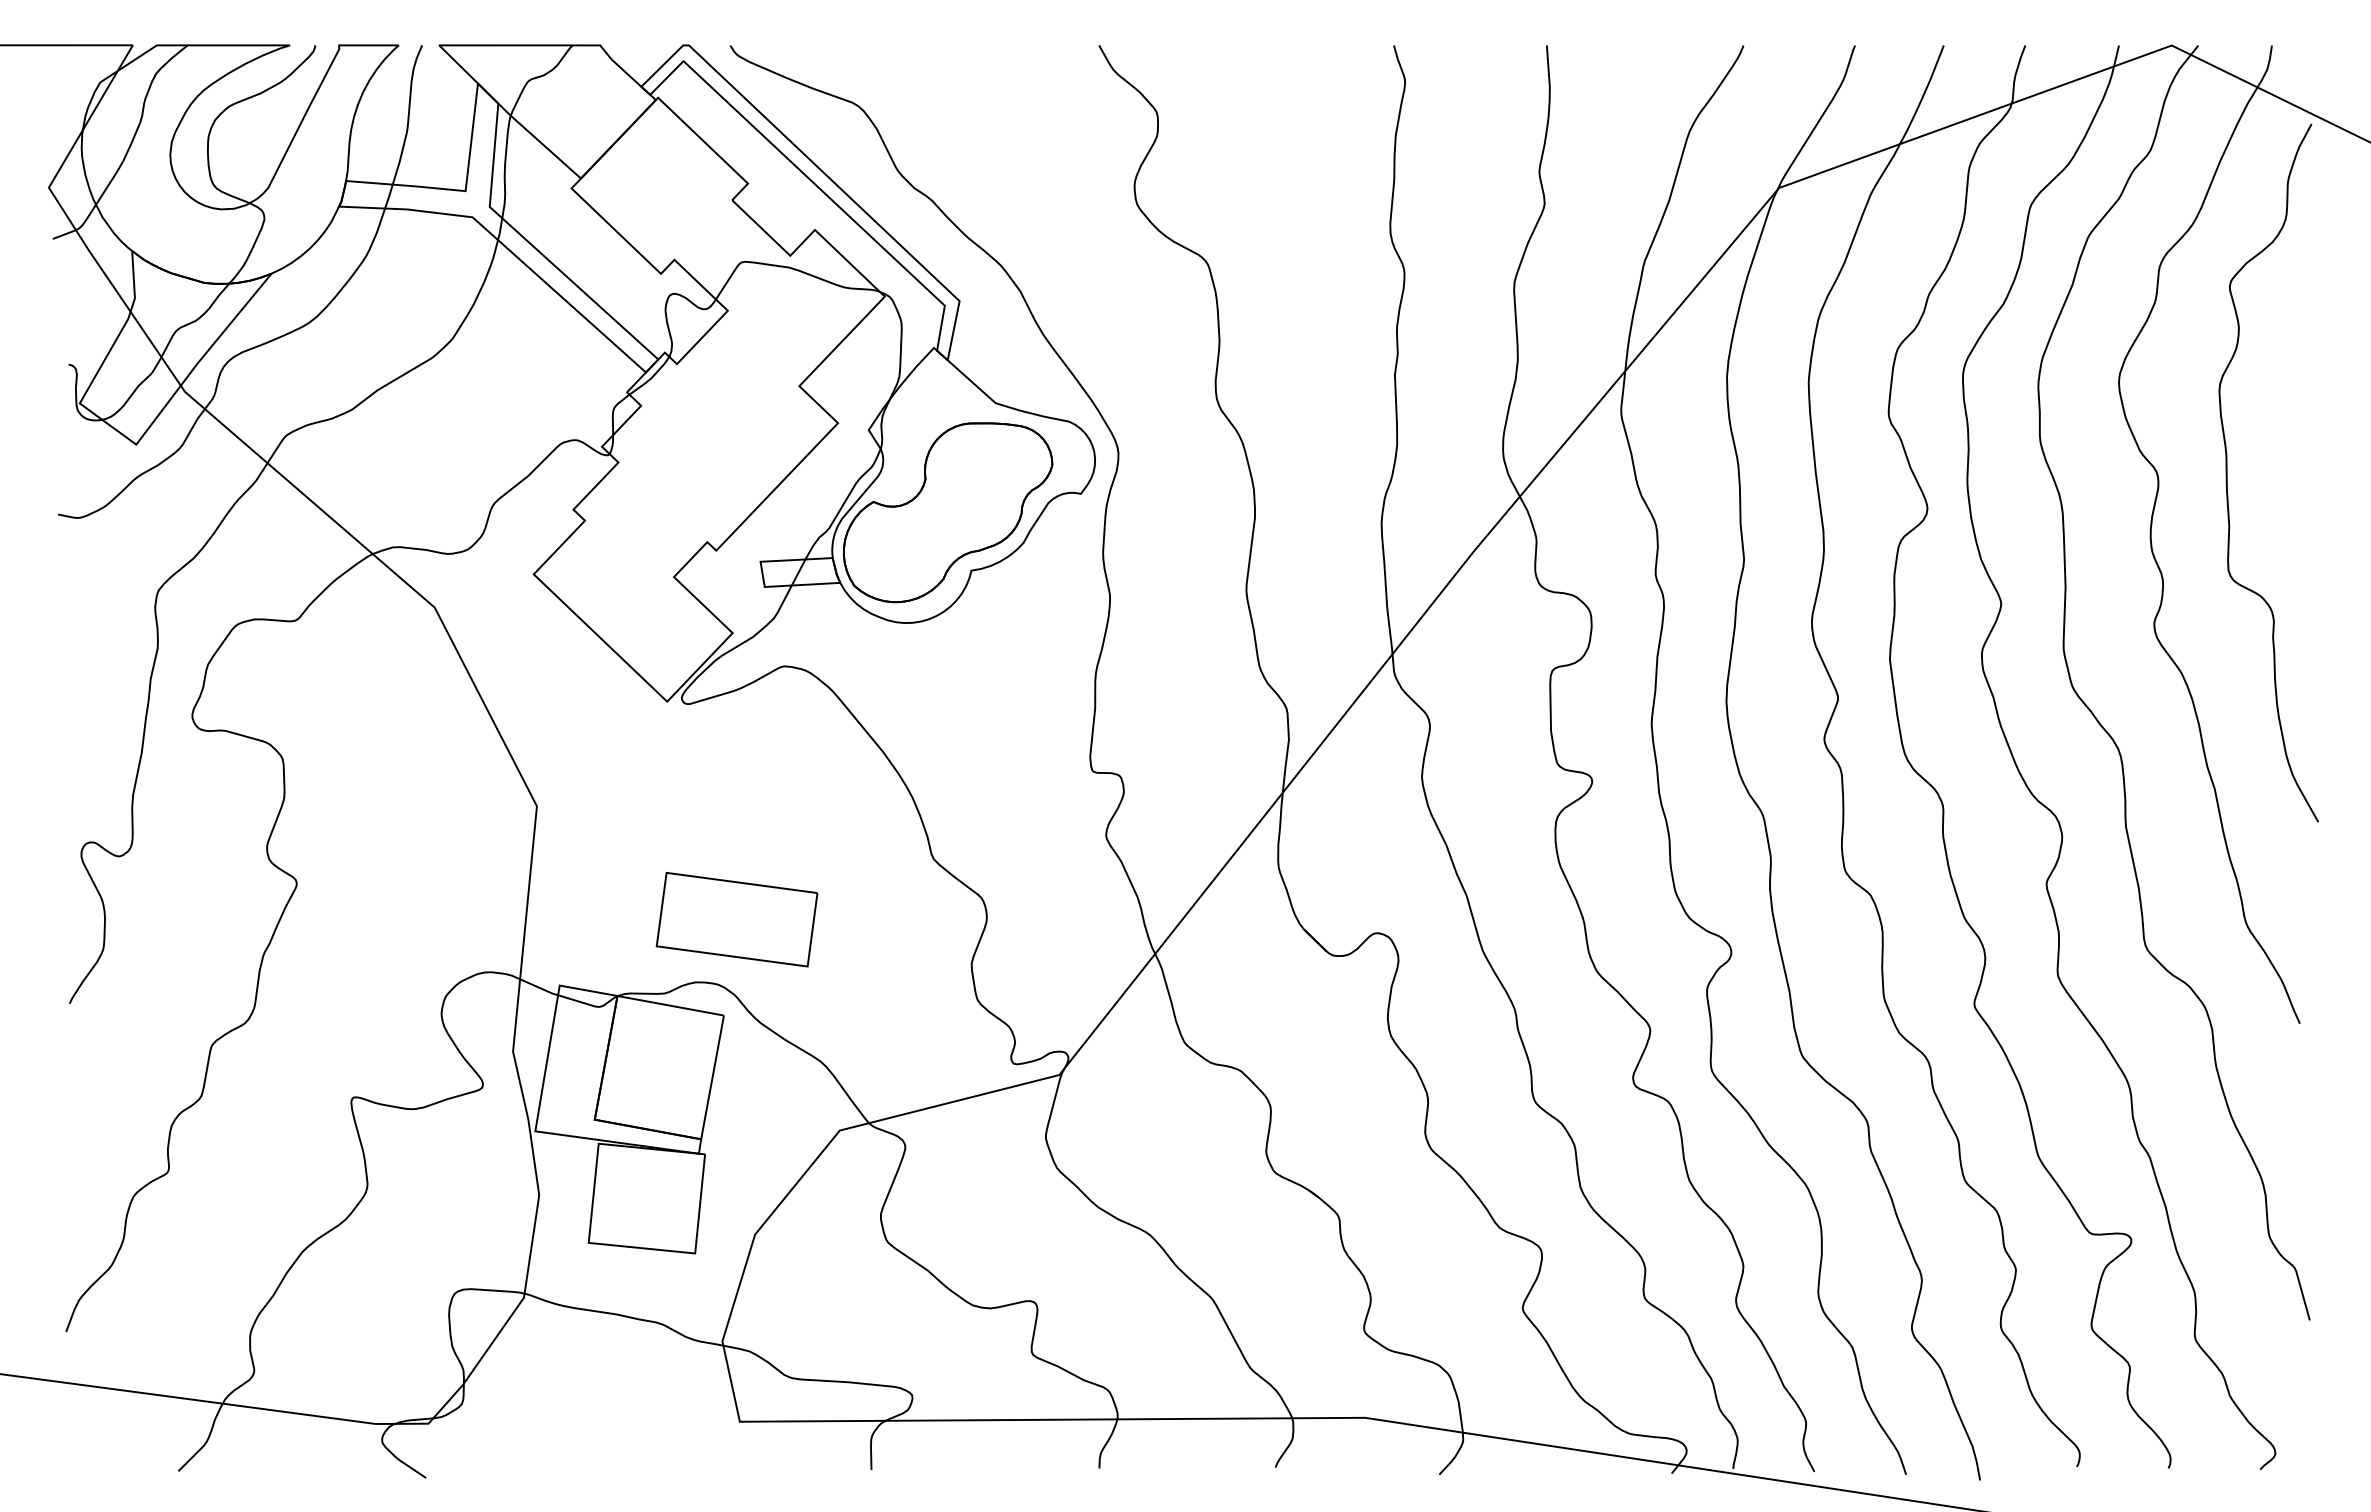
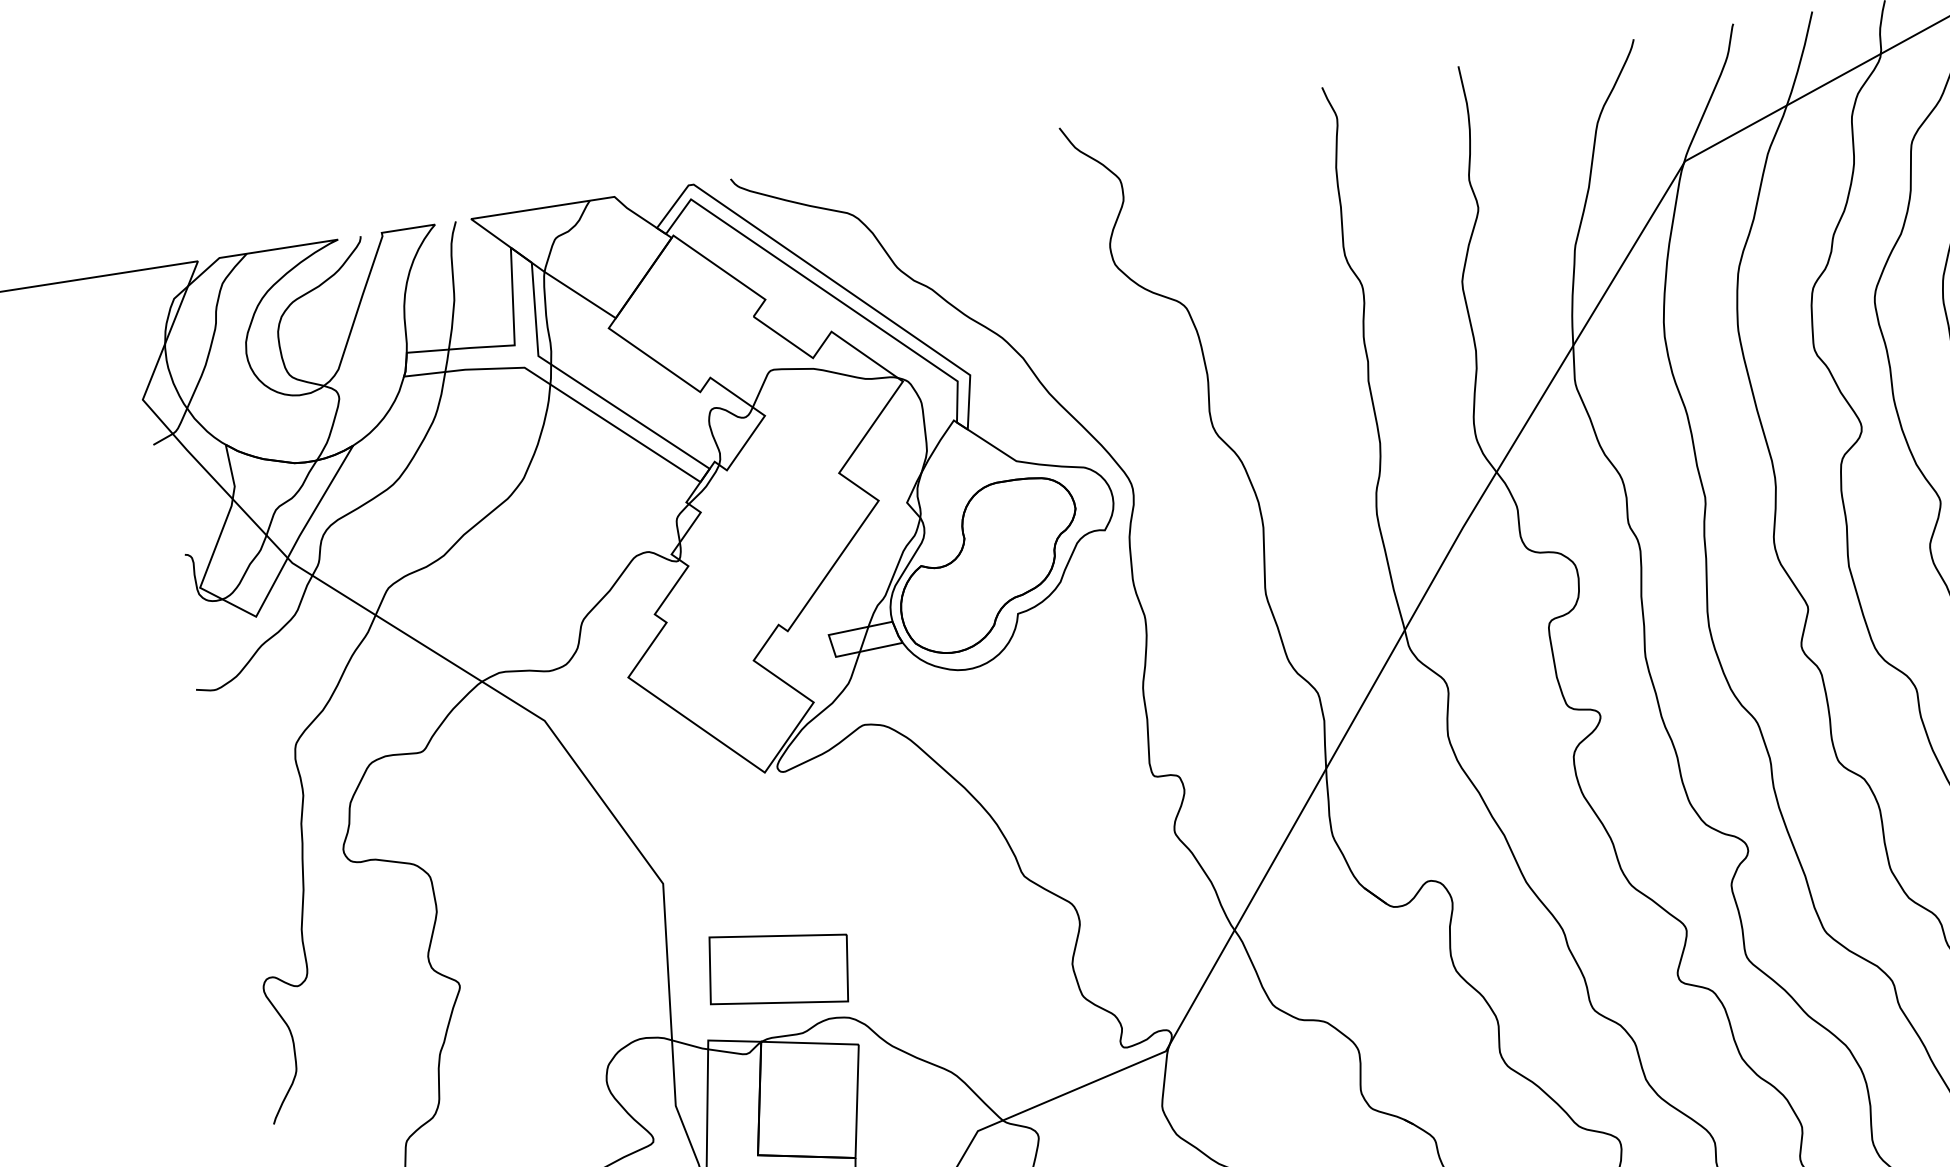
part: (736, 919) -> (778, 969), moved

